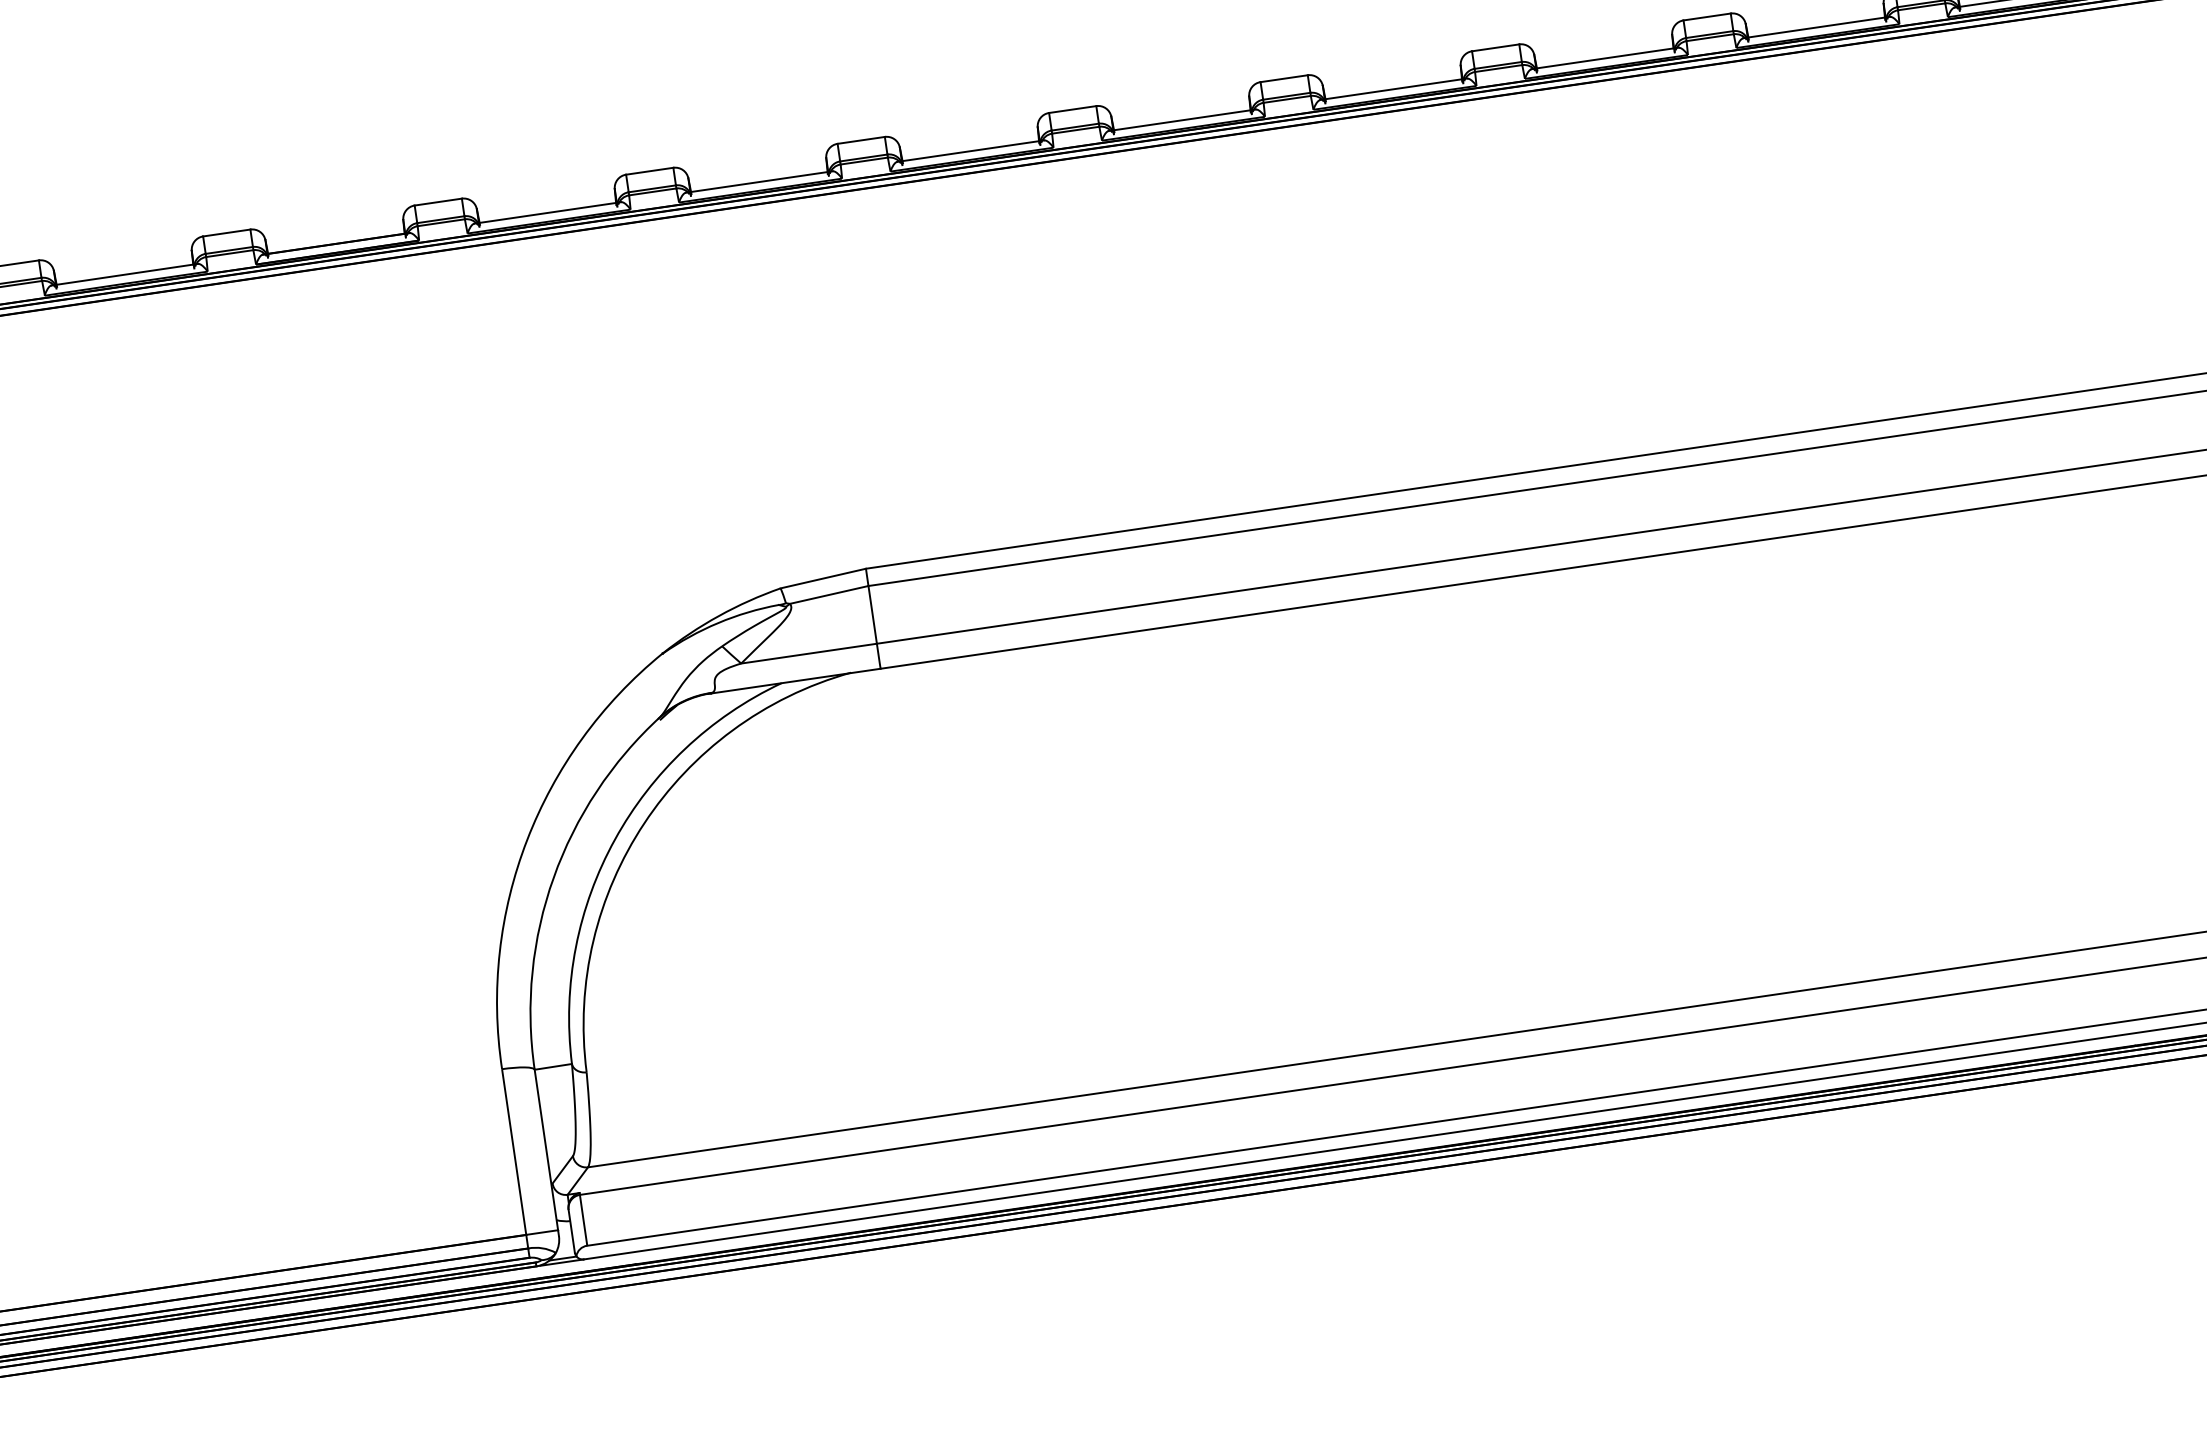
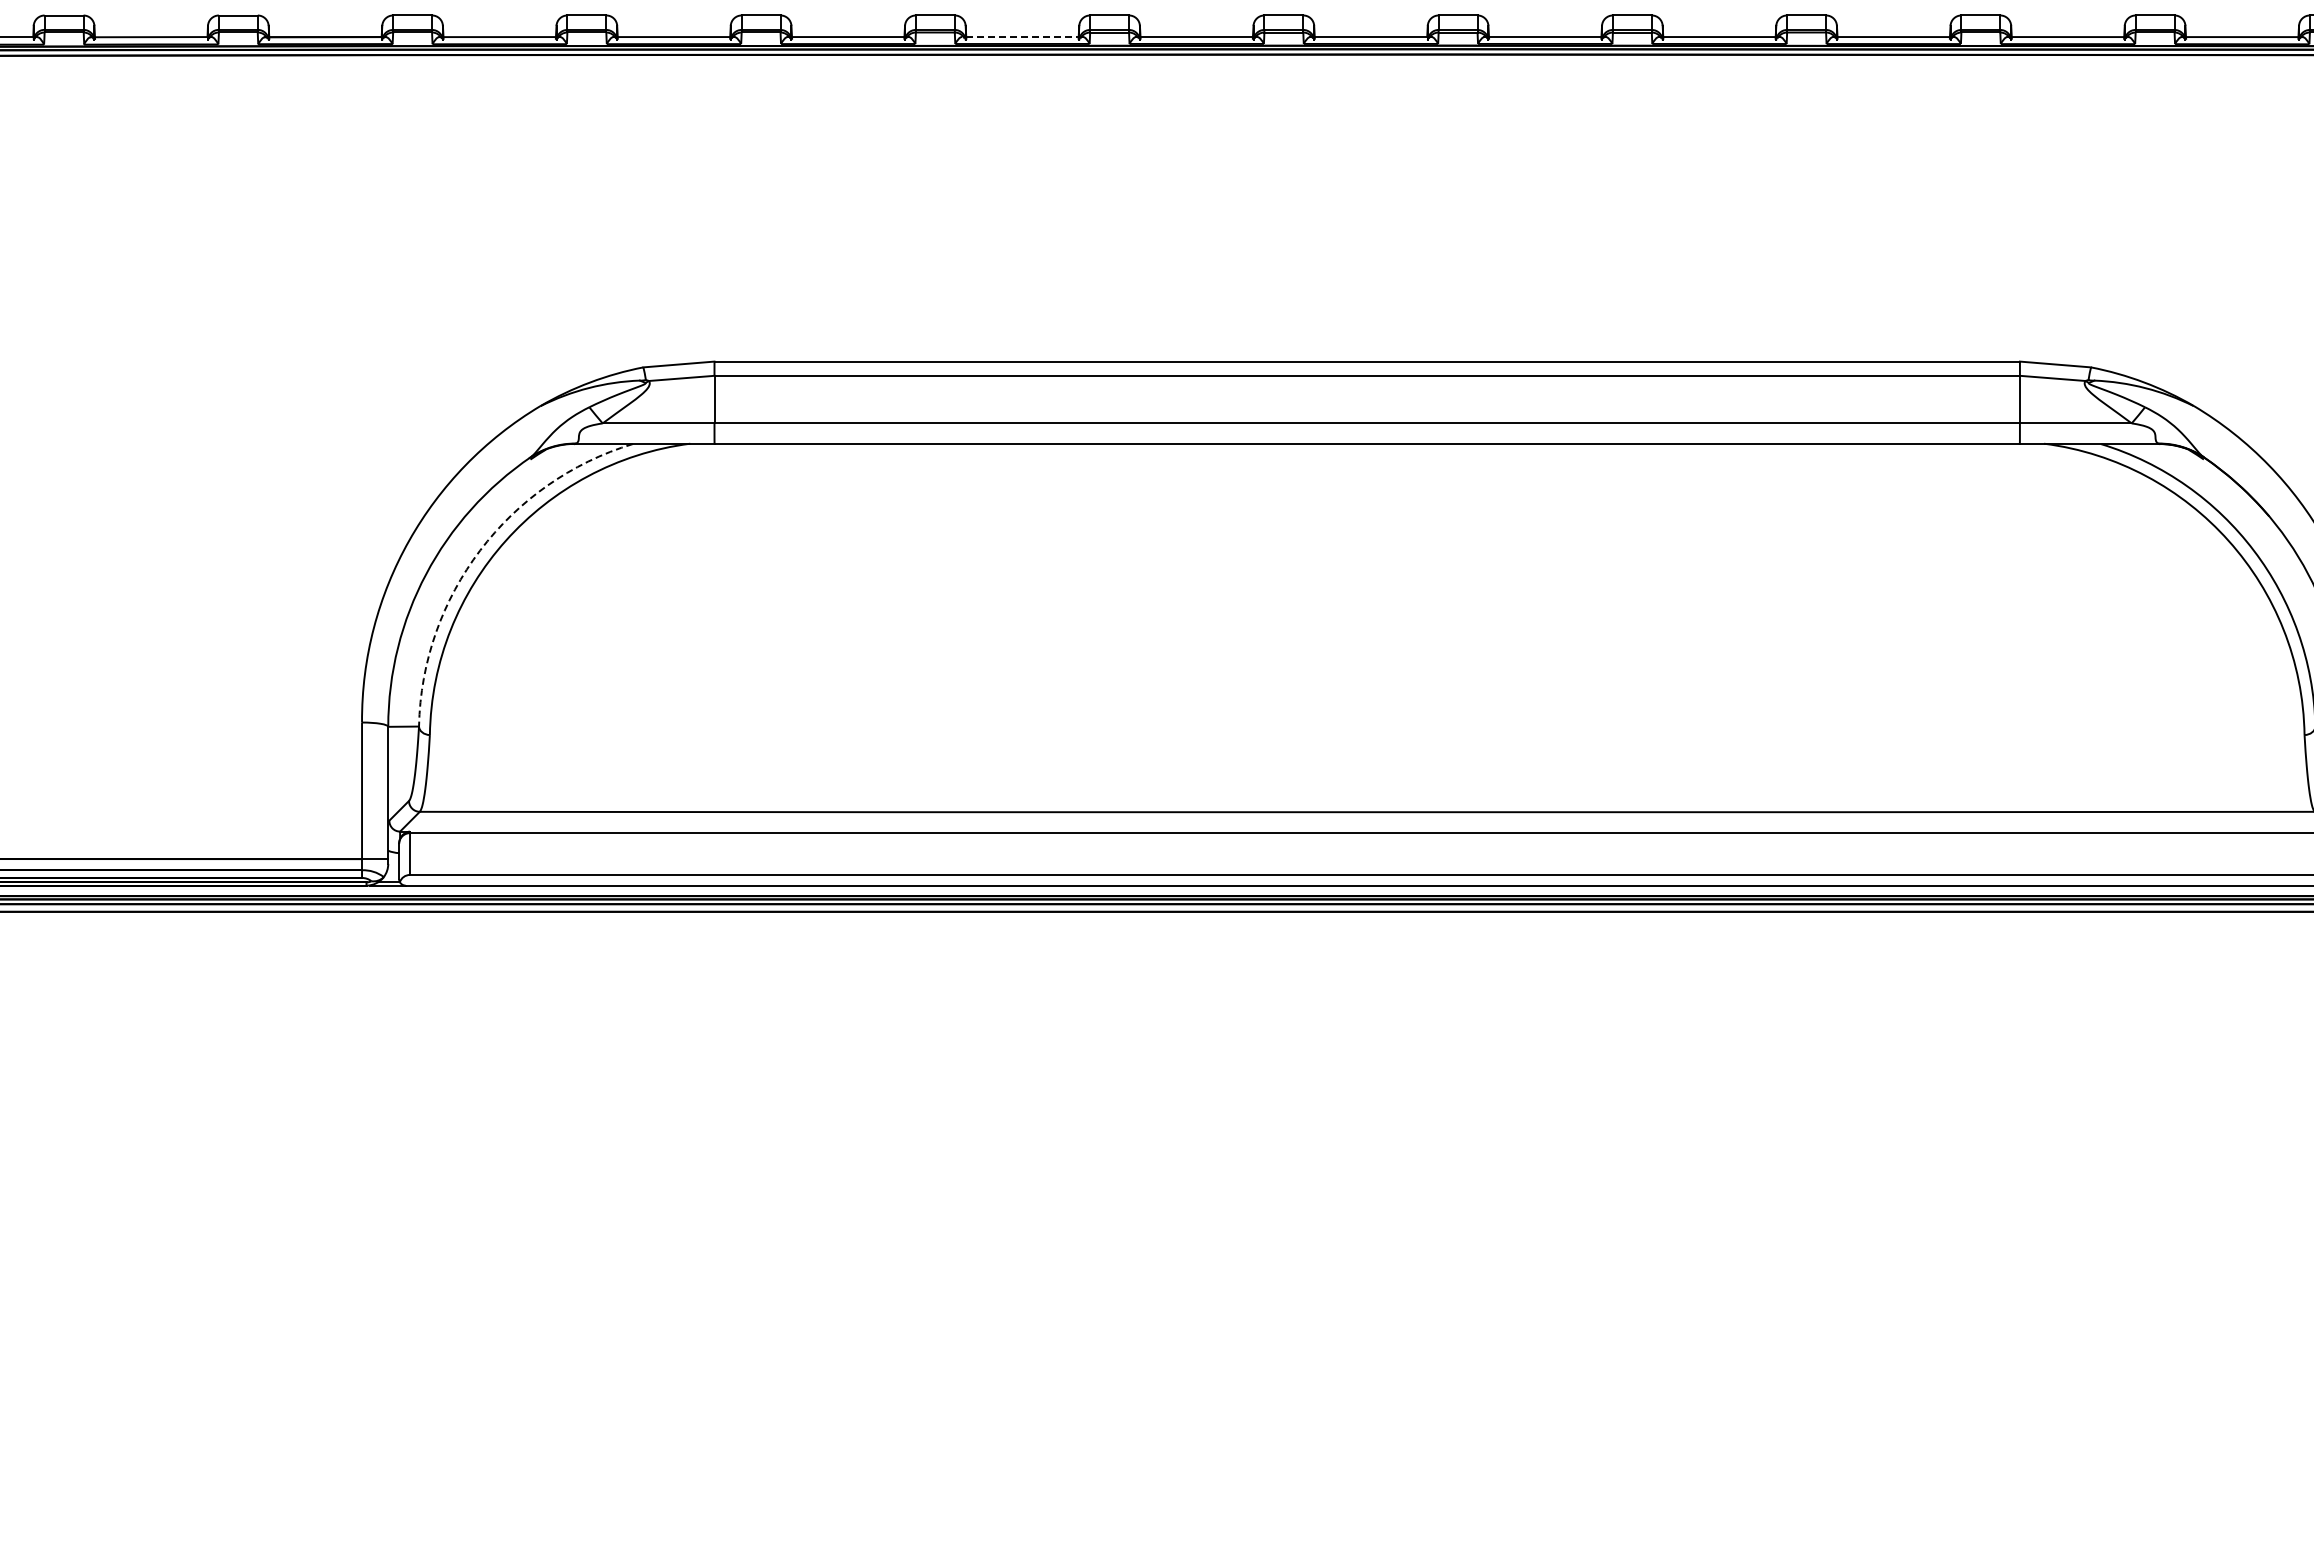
line: (1182, 120) -> (1022, 37), solid -> dashed
arc: (615, 839) -> (480, 550), solid -> dashed

